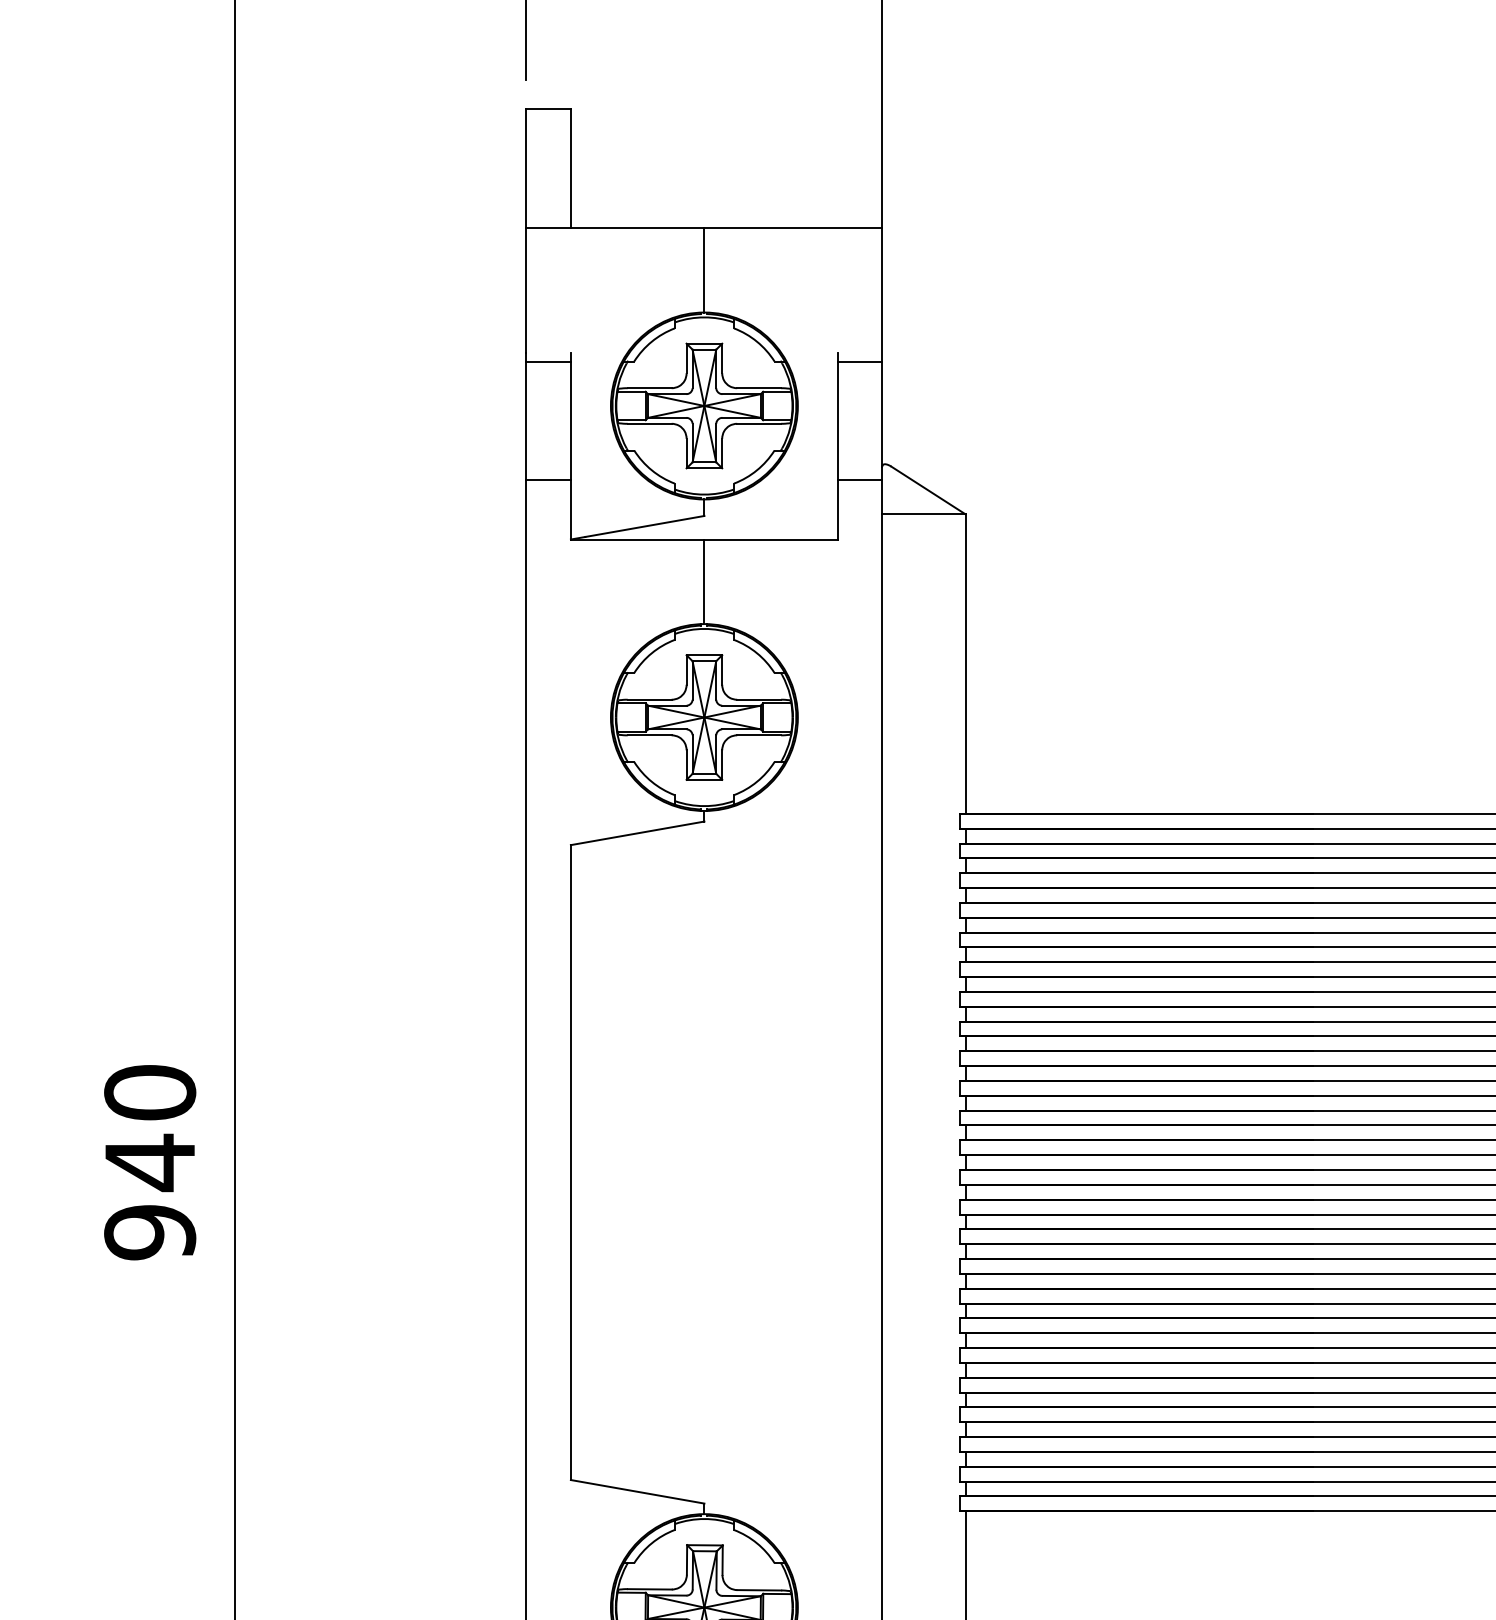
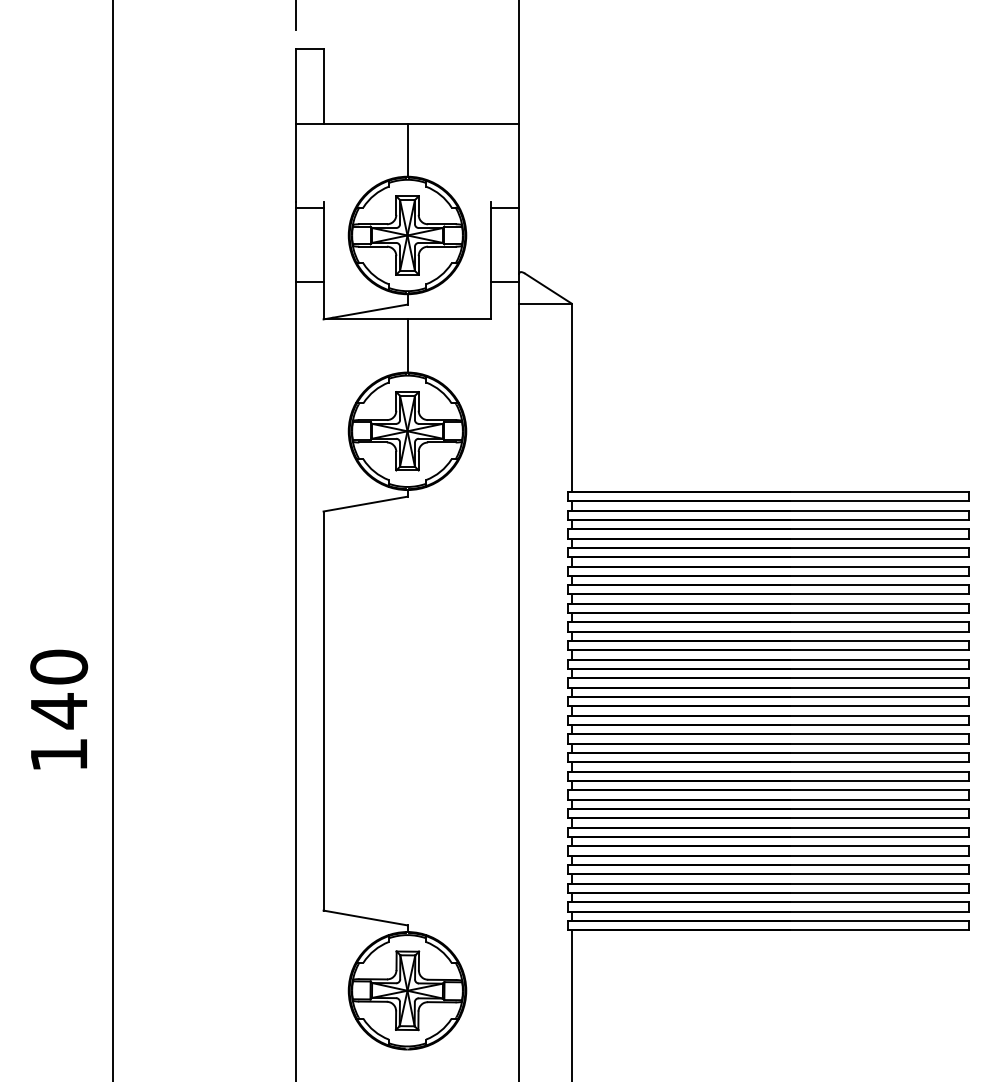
text: (150, 1231) -> (59, 754), 940 -> 140

